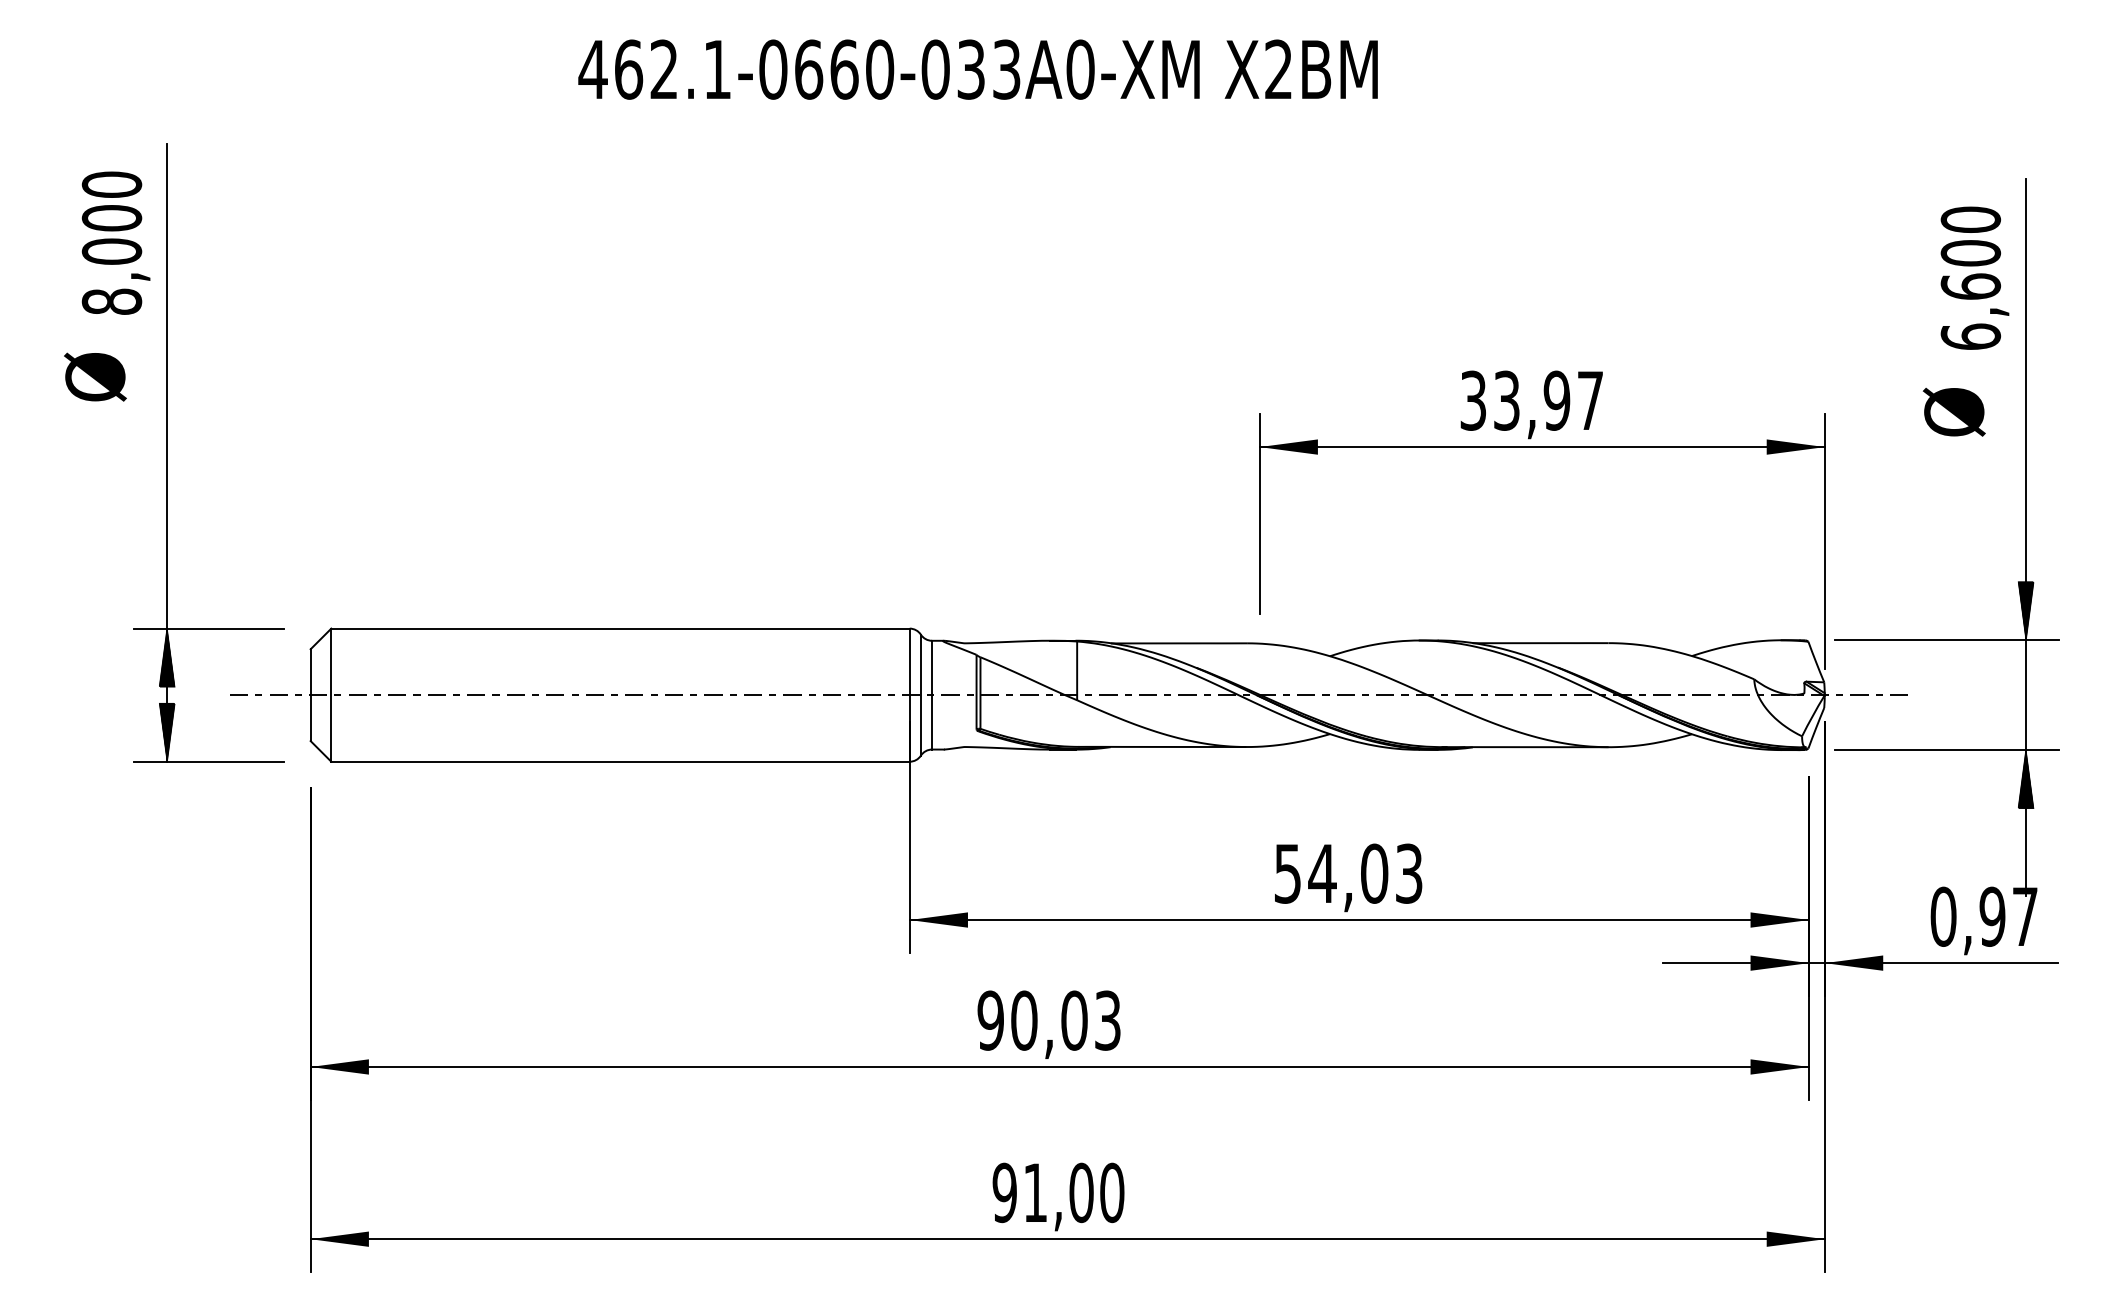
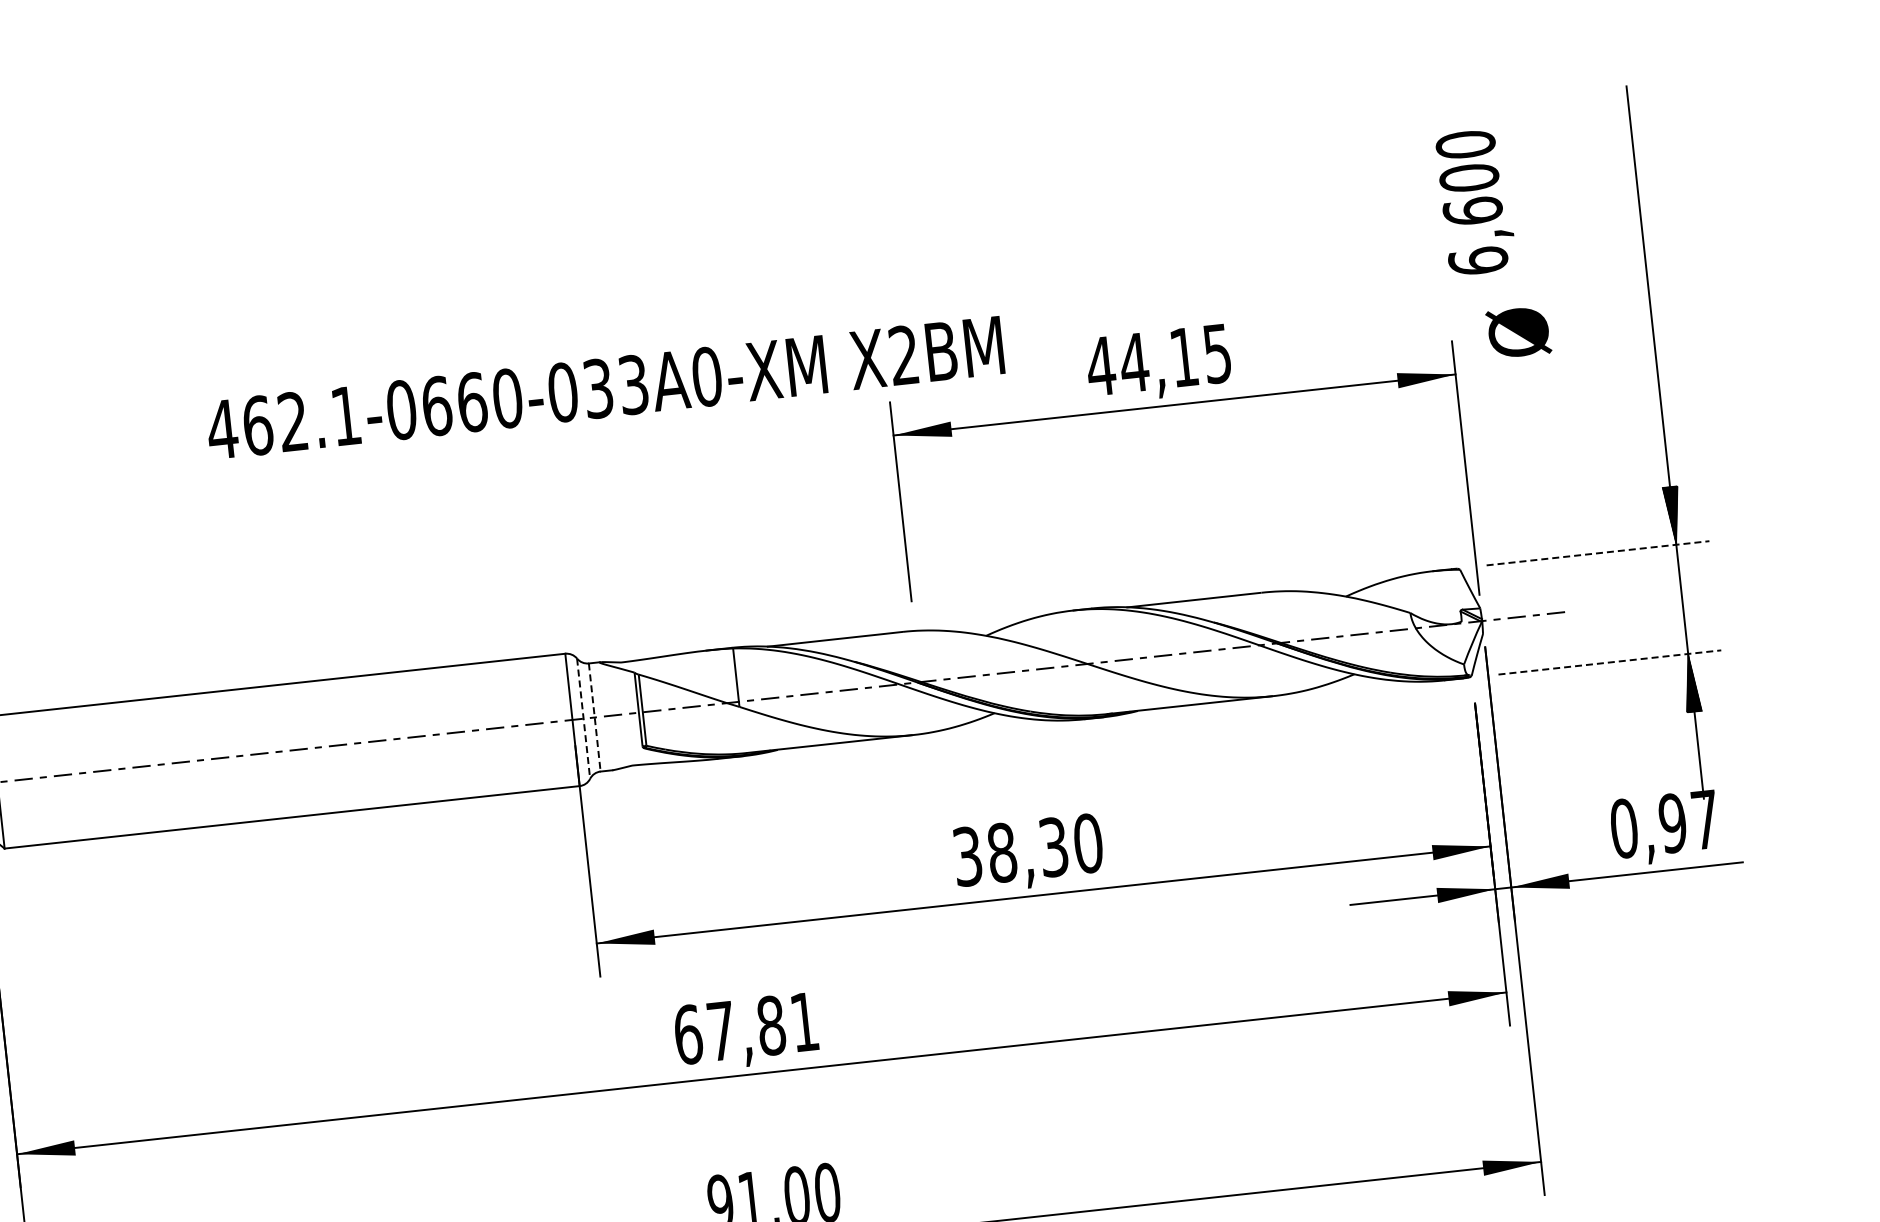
text: (977, 69) -> (604, 387), moved
text: (1974, 277) -> (1475, 201), moved
text: (1530, 400) -> (1157, 359), 33,97 -> 44,15
text: (1953, 411) -> (1517, 331), moved
line: (1947, 640) -> (1598, 553), solid -> dashed
line: (920, 695) -> (583, 719), solid -> dashed
line: (932, 695) -> (595, 717), solid -> dashed
line: (1947, 750) -> (1610, 662), solid -> dashed
text: (1348, 873) -> (1027, 849), 54,03 -> 38,30
text: (1048, 1020) -> (745, 1028), 90,03 -> 67,81

